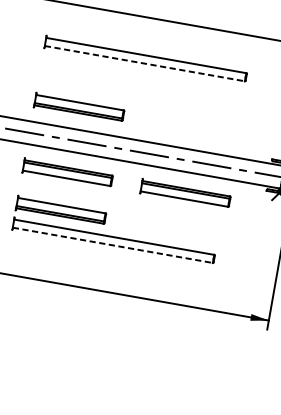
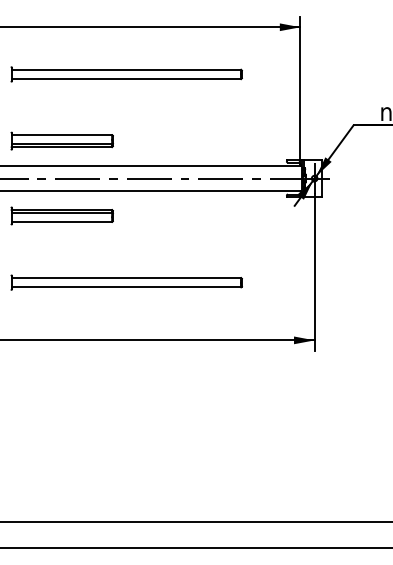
line: (144, 64) -> (126, 79), dashed -> solid
part: (184, 193) -> (196, 215), removed
part: (60, 210) -> (61, 258), removed
line: (112, 245) -> (126, 287), dashed -> solid

